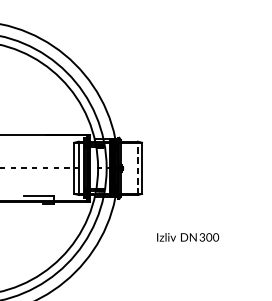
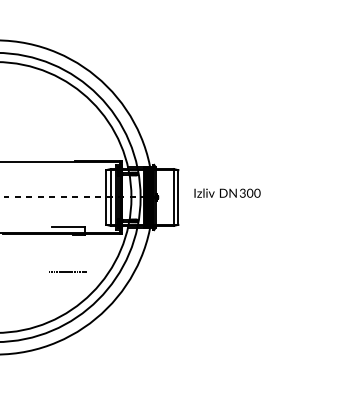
line: (137, 168) -> (173, 197), dashed -> solid
text: (188, 236) -> (227, 192), moved
line: (39, 238) -> (68, 272), added

